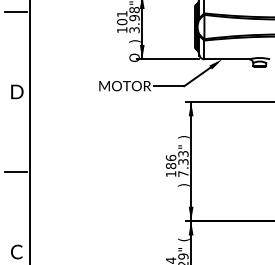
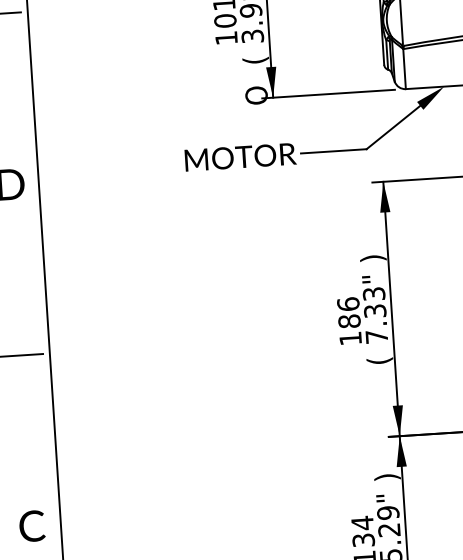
text: (134, 41) -> (254, 60), ) -> (
text: (183, 185) -> (378, 361), ) -> (
text: (183, 239) -> (386, 476), ( -> )

